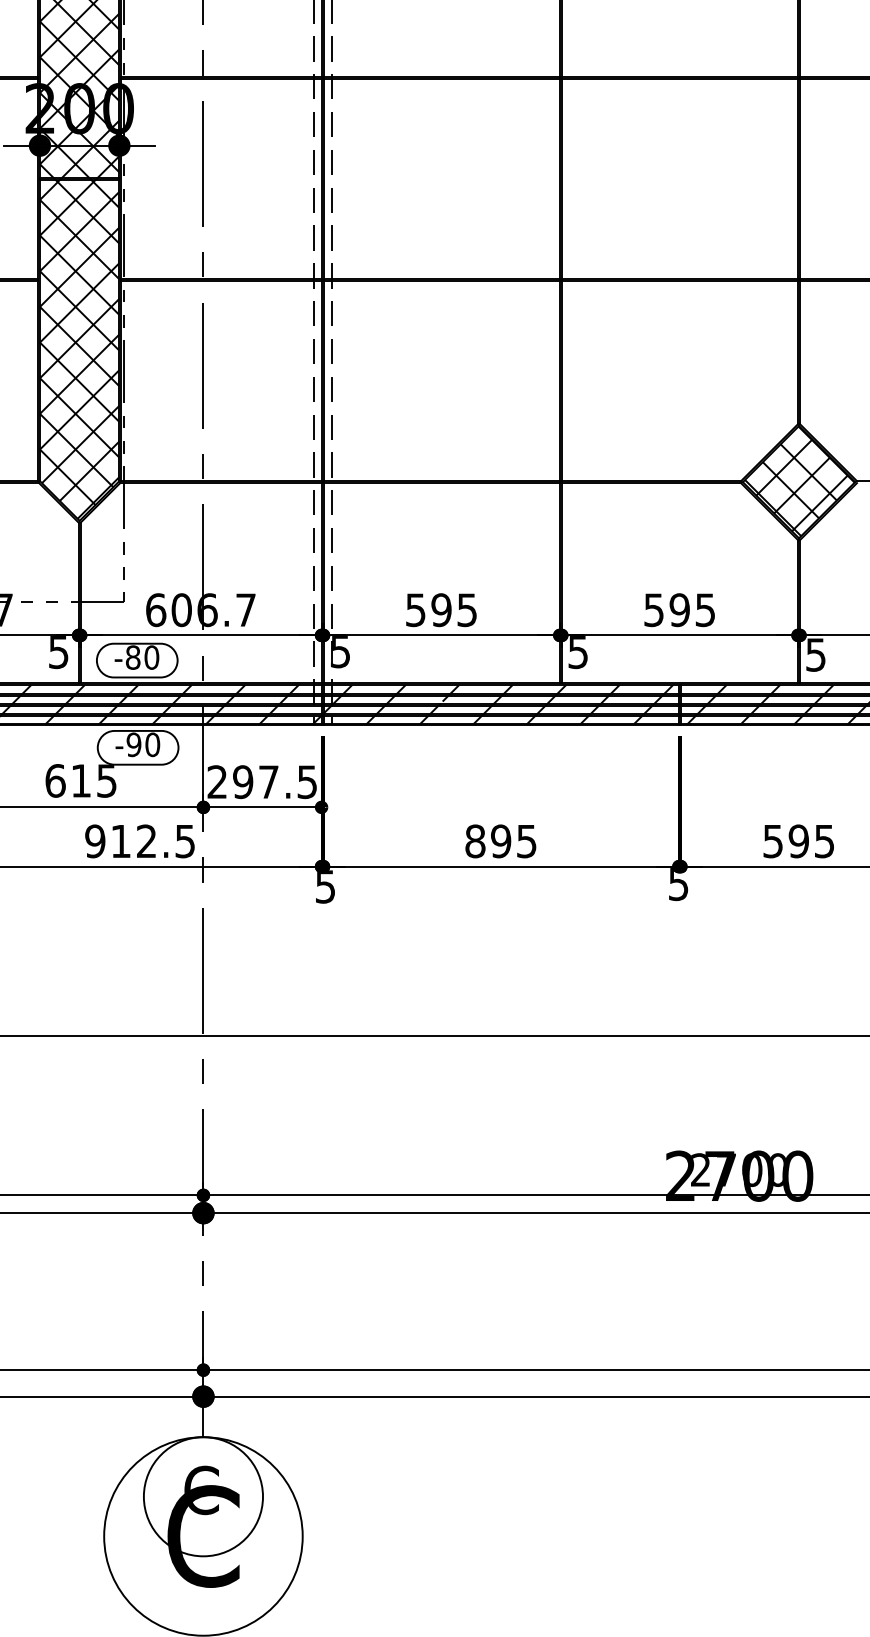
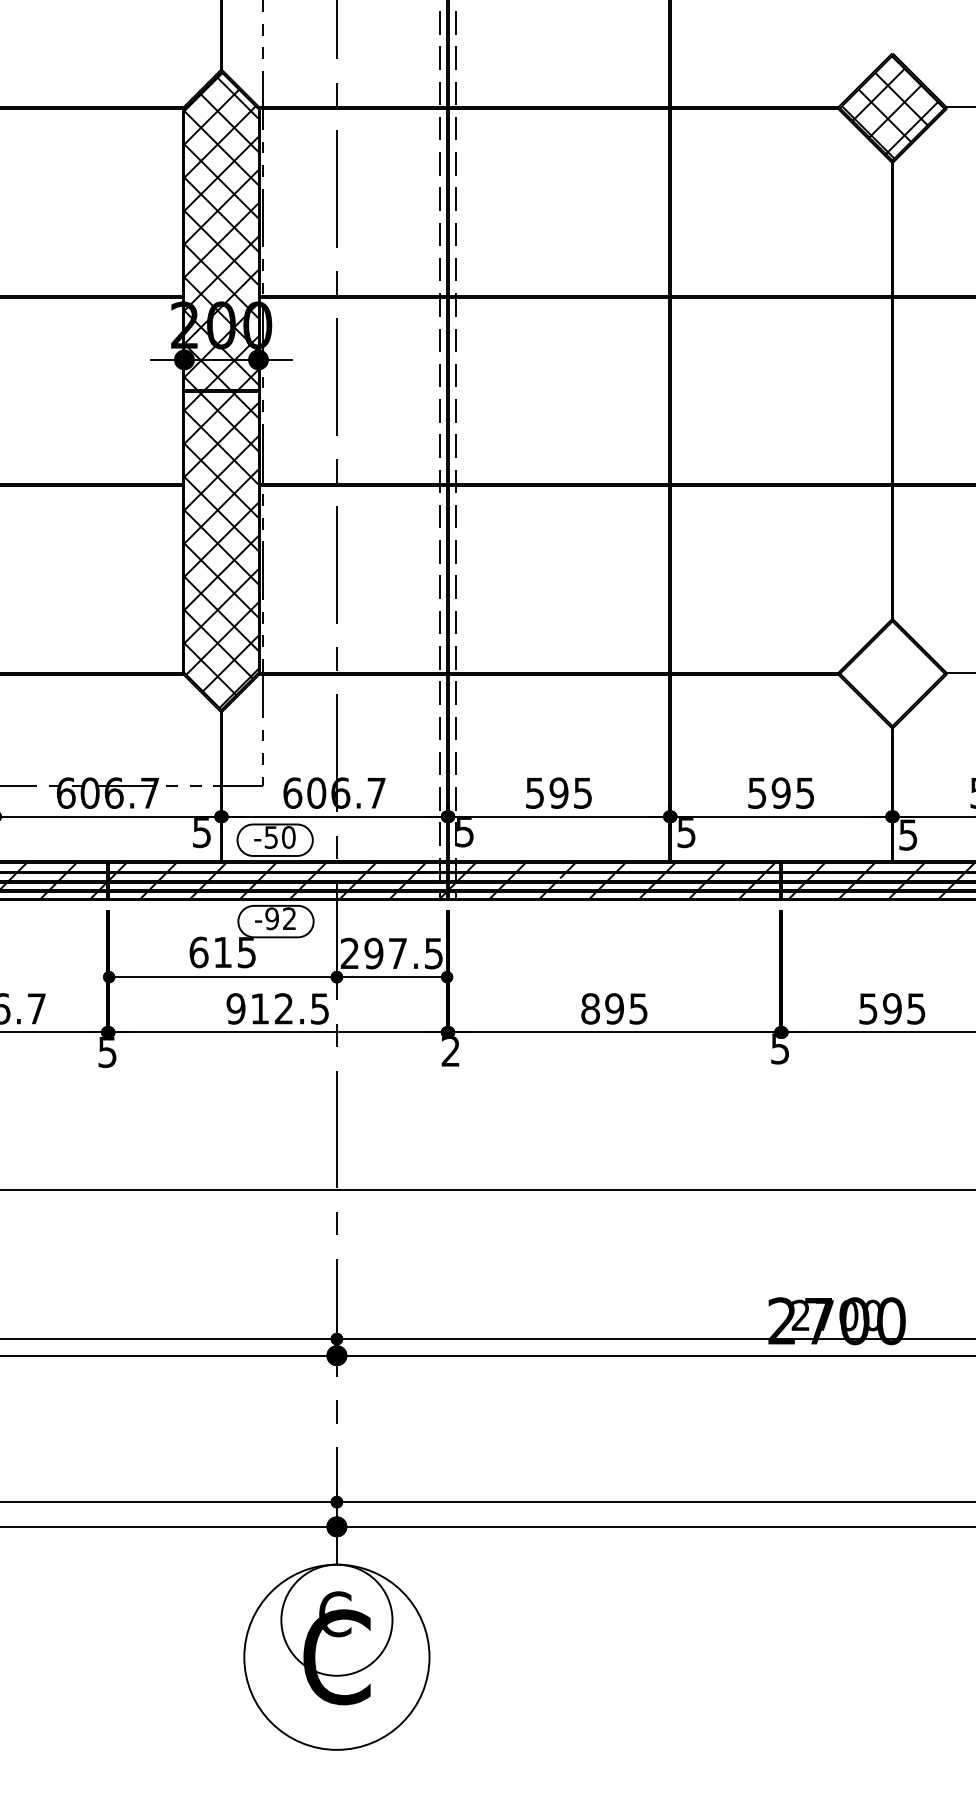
hatch: (800, 480) -> (893, 672), removed
text: (133, 657) -> (271, 837), -80 -> -50
text: (152, 744) -> (289, 918), -90 -> -92
text: (325, 887) -> (450, 1051), 5 -> 2

